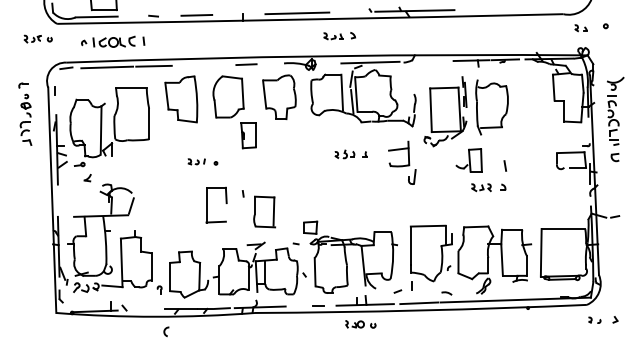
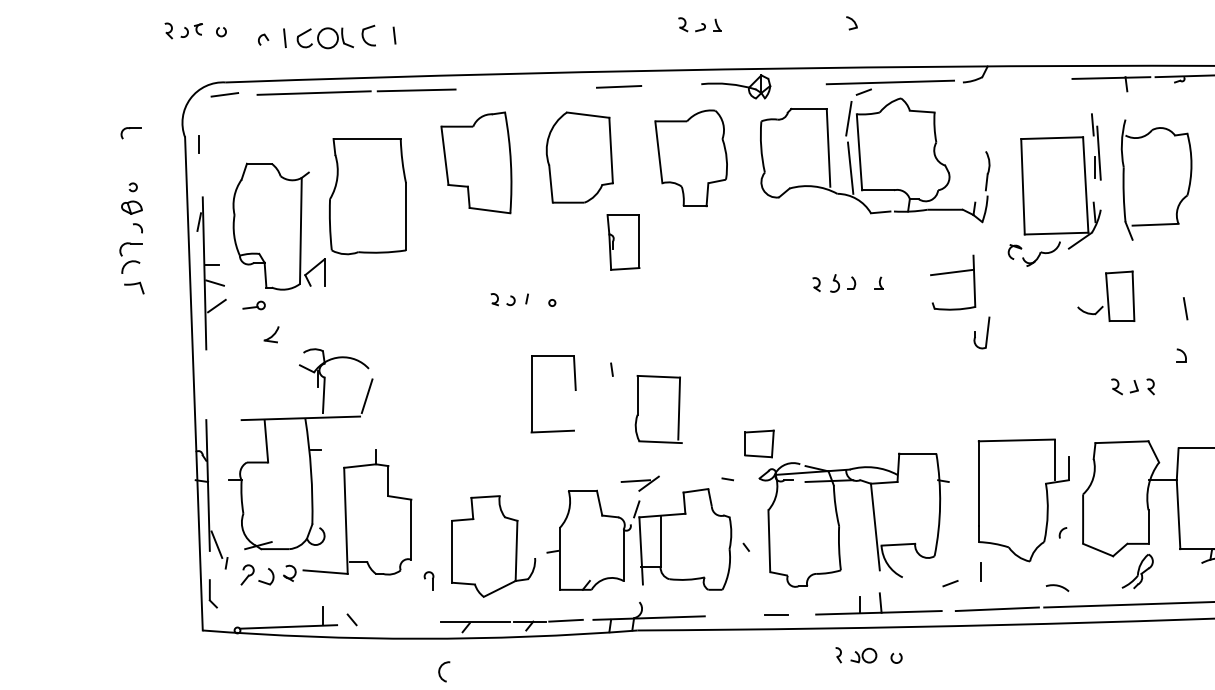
part: (333, 36) -> (700, 25), moved
part: (37, 38) -> (194, 29), moved
part: (25, 119) -> (130, 237), moved
part: (481, 187) -> (1133, 386), moved

